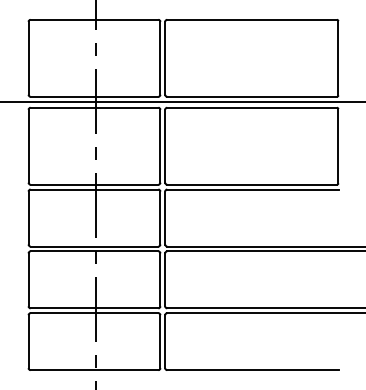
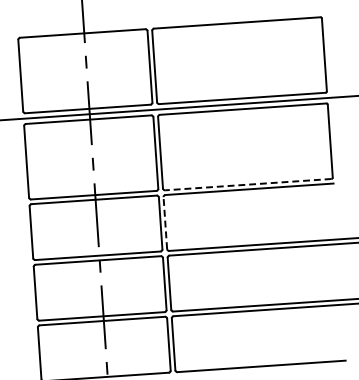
line: (252, 184) -> (248, 184), solid -> dashed
line: (165, 217) -> (165, 222), solid -> dashed

